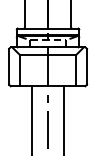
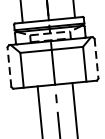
line: (9, 66) -> (9, 66), solid -> dashed
line: (87, 66) -> (97, 58), solid -> dashed

